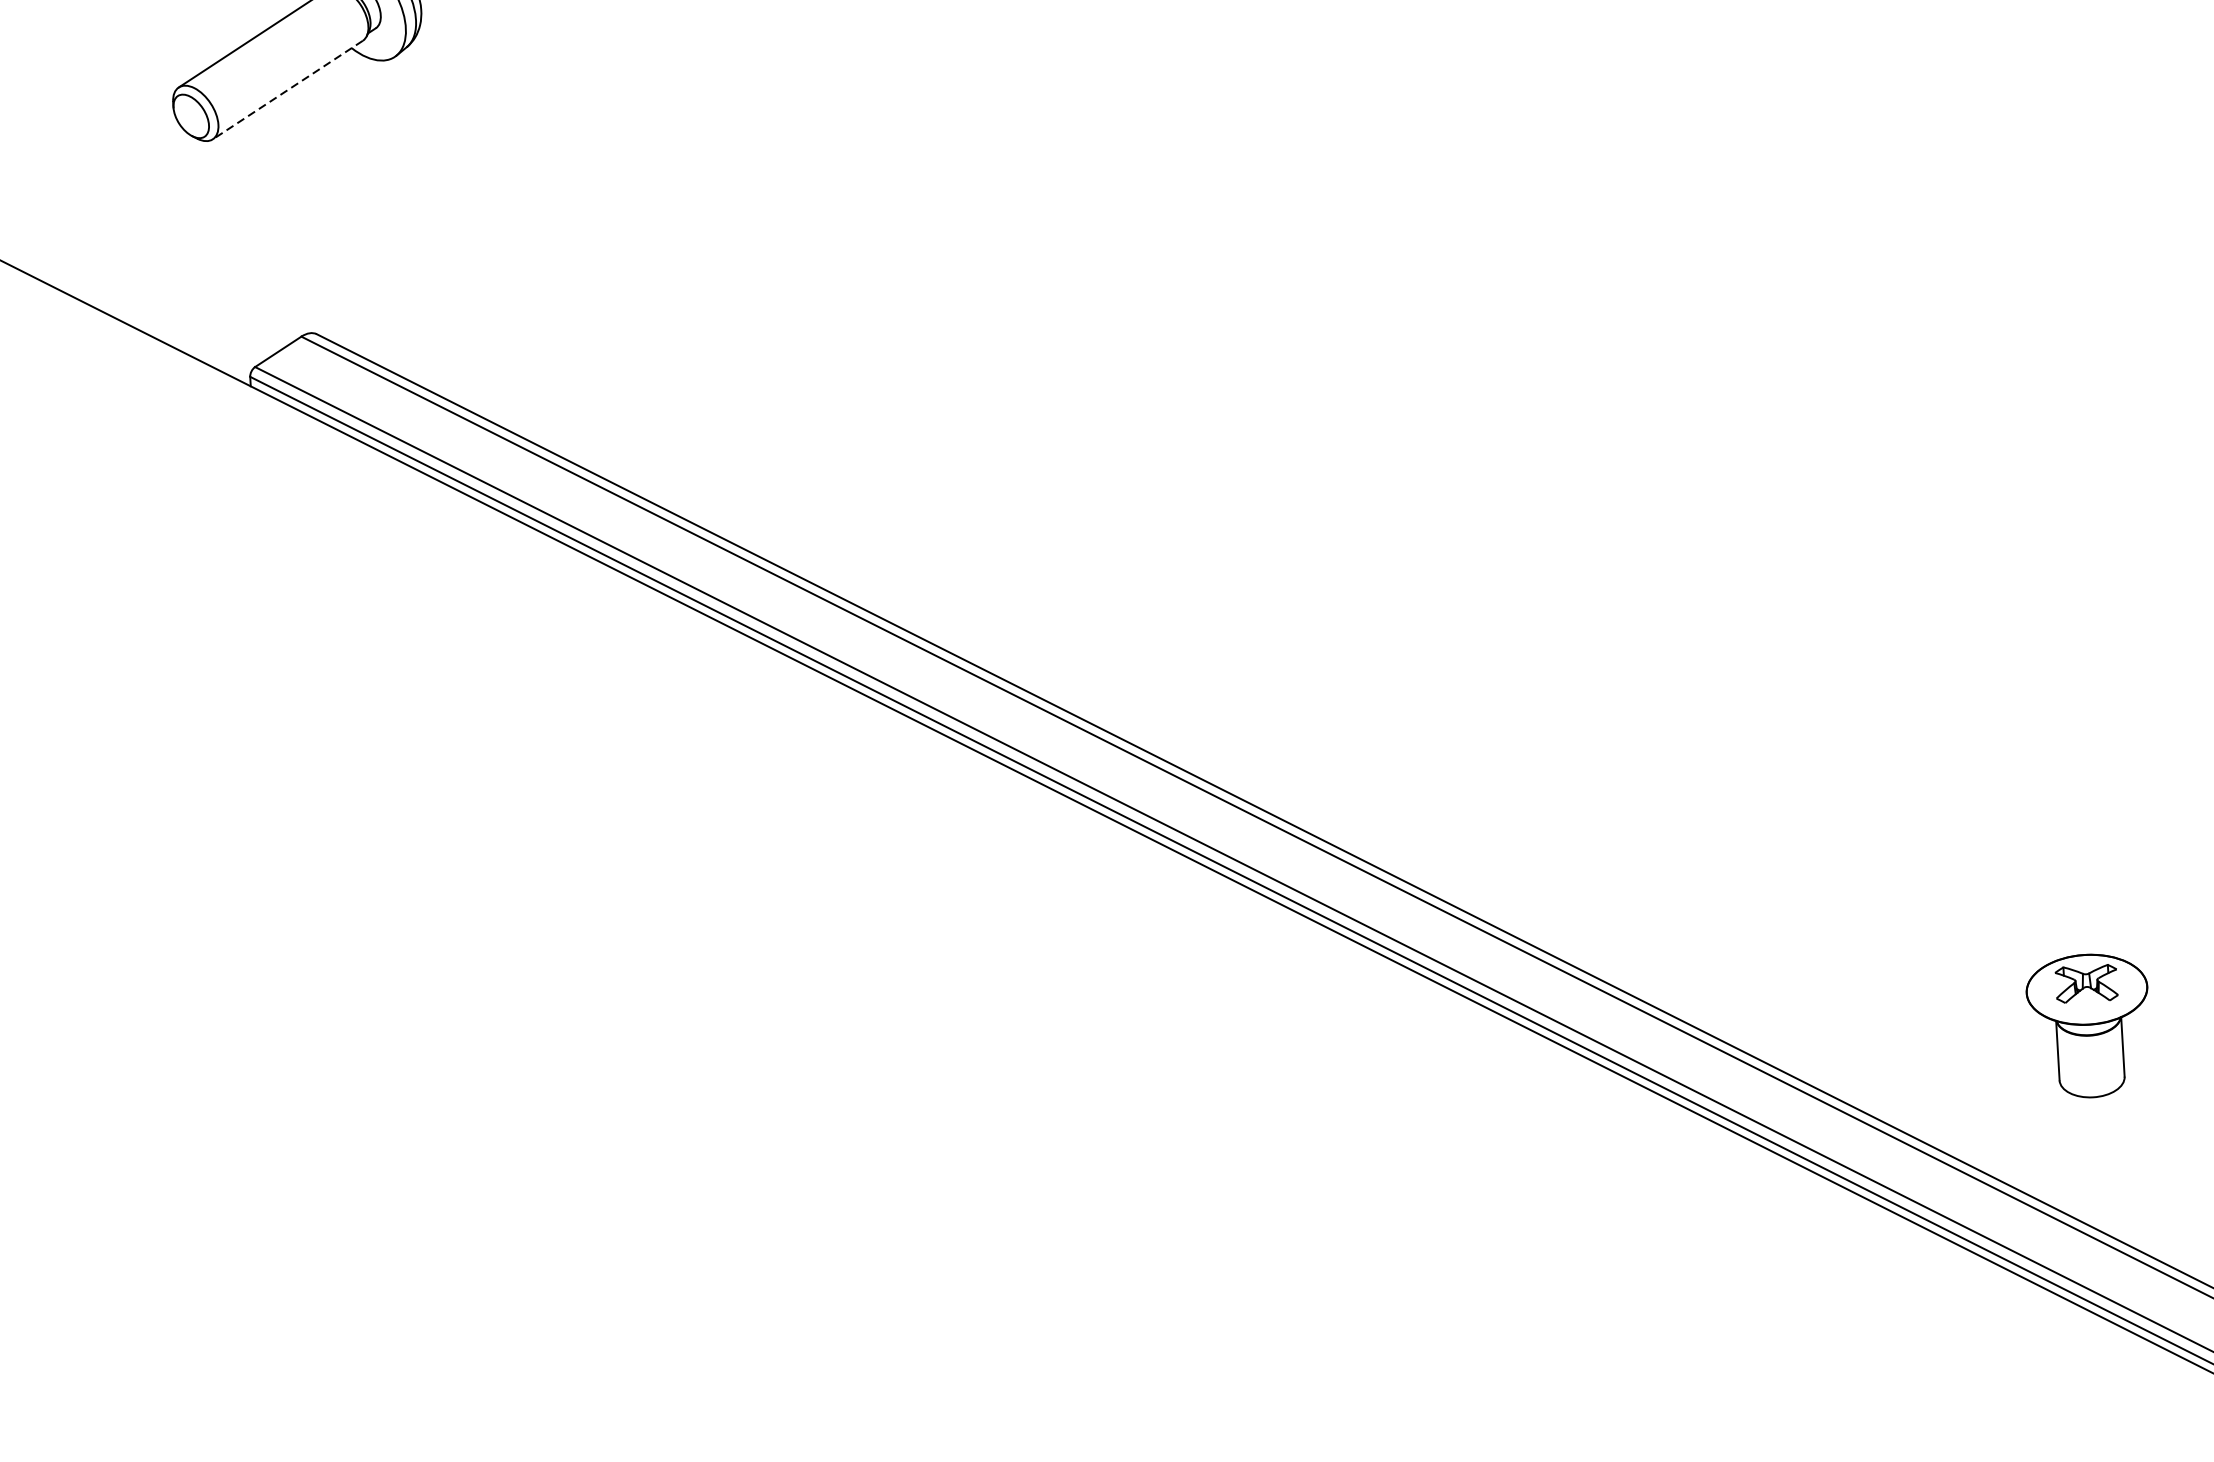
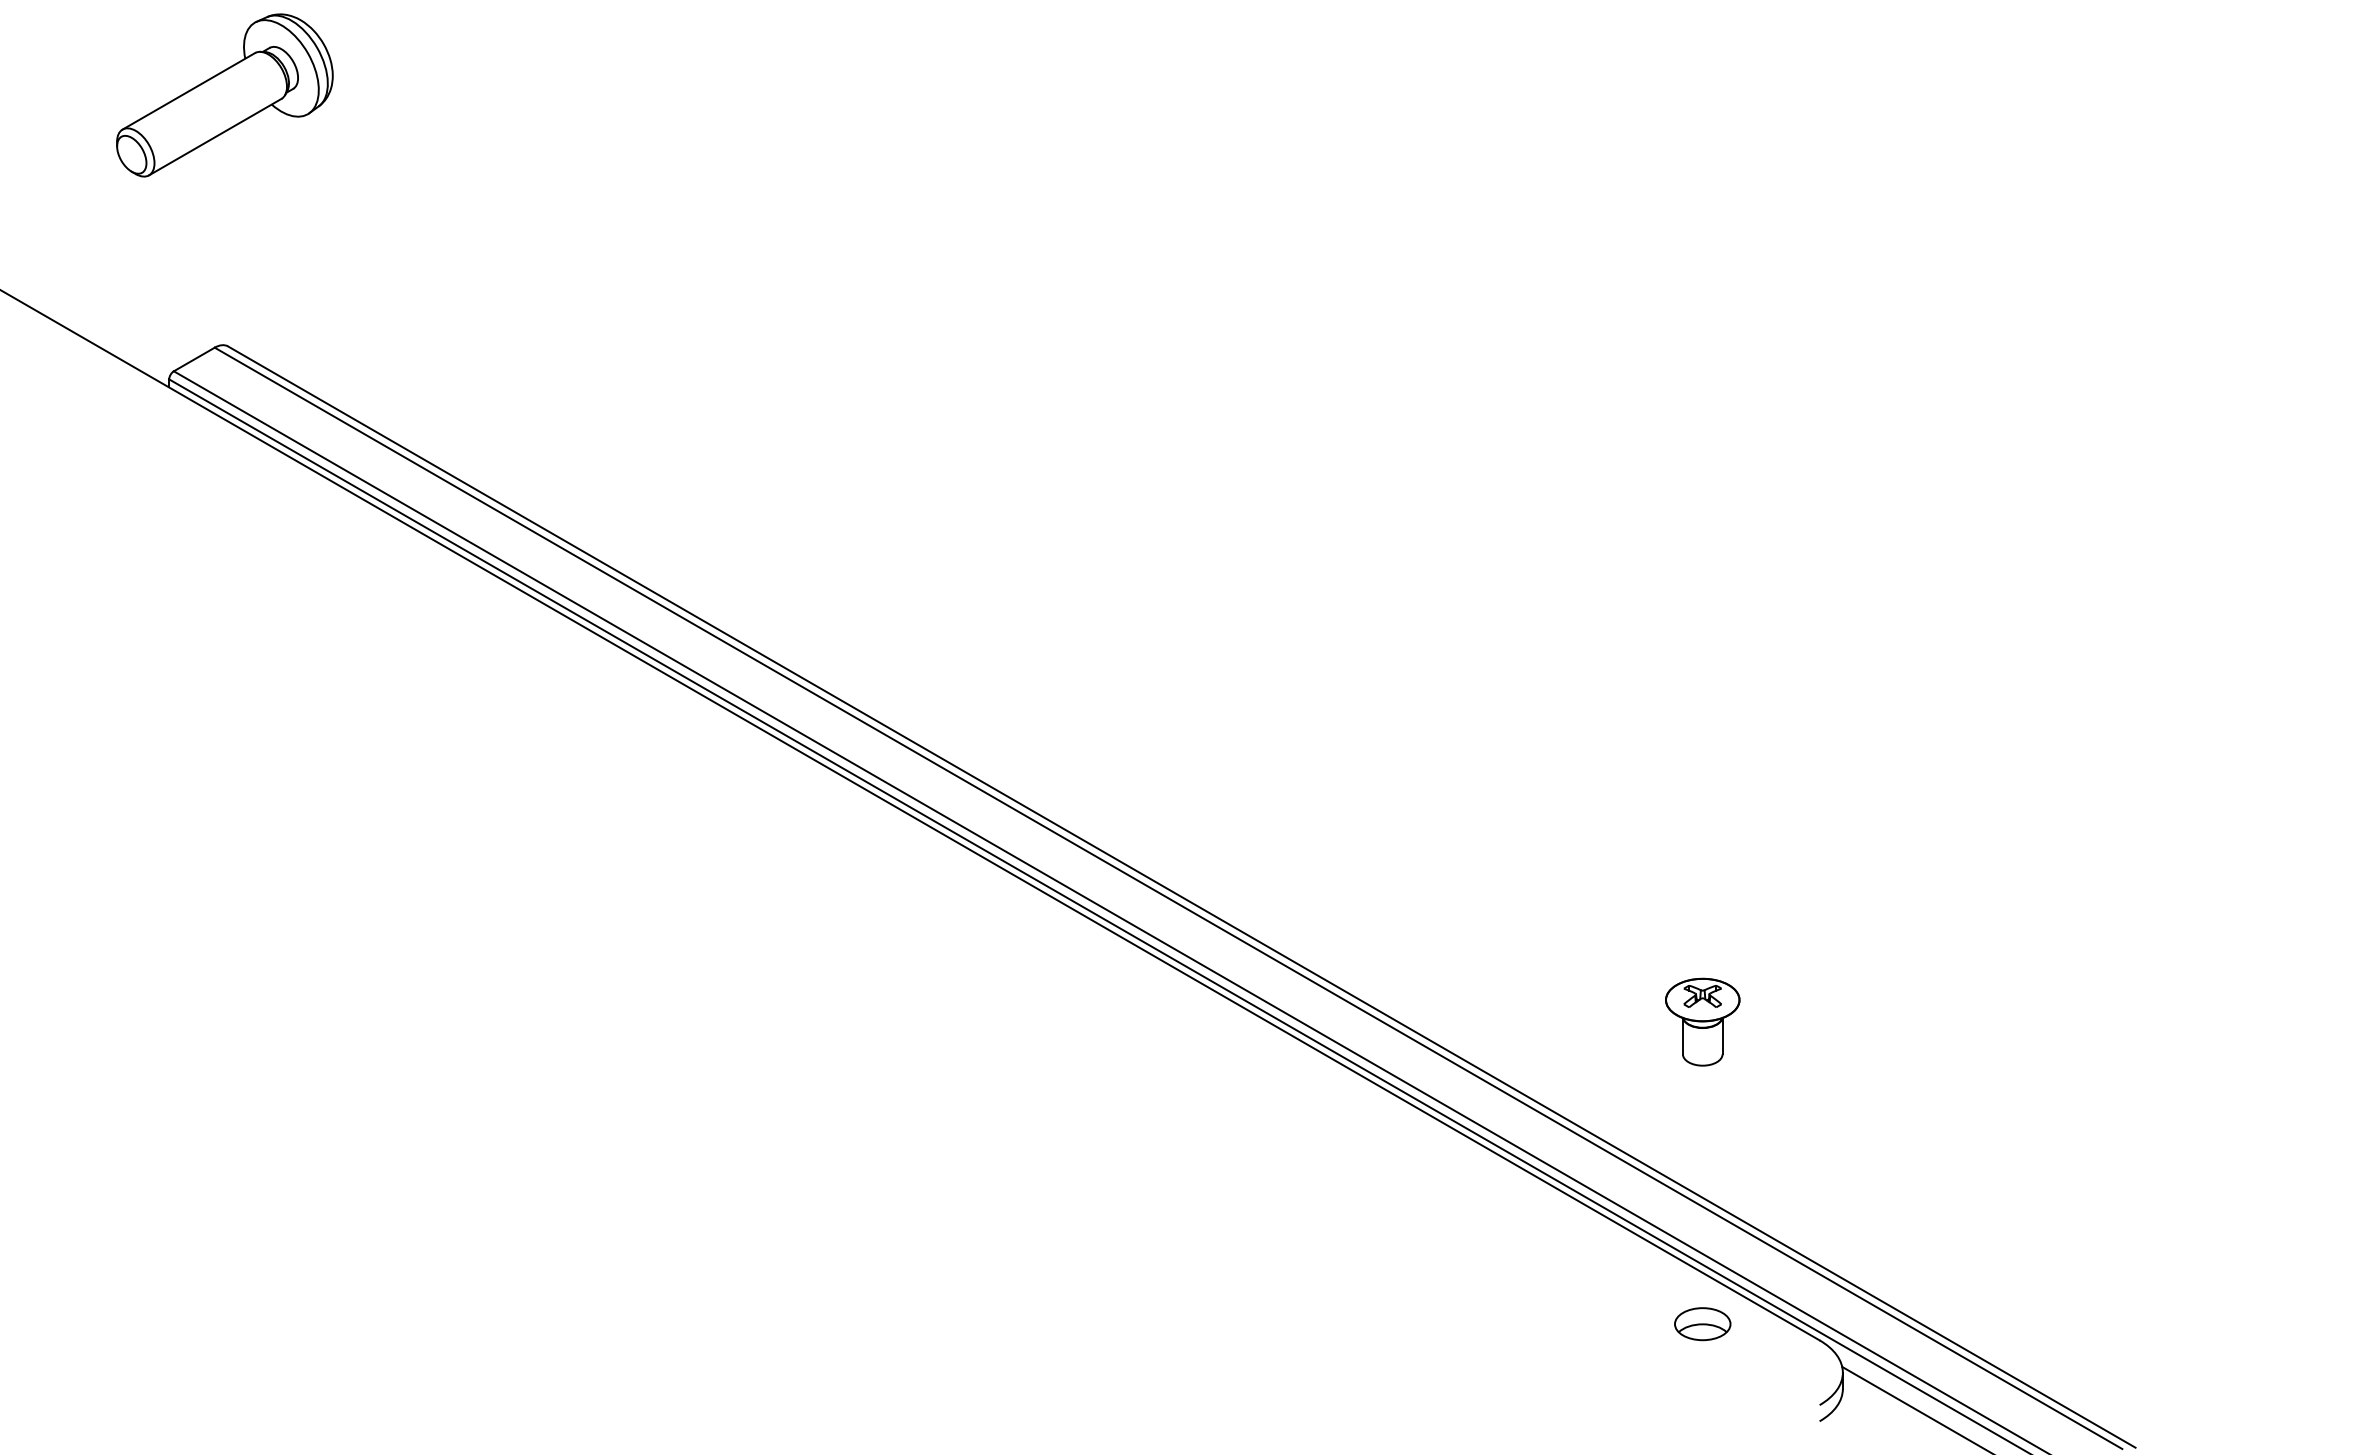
line: (288, 90) -> (215, 137), dashed -> solid
part: (2088, 1025) -> (1702, 1021), size x0.71
part: (2109, 1379) -> (1702, 1324), added

